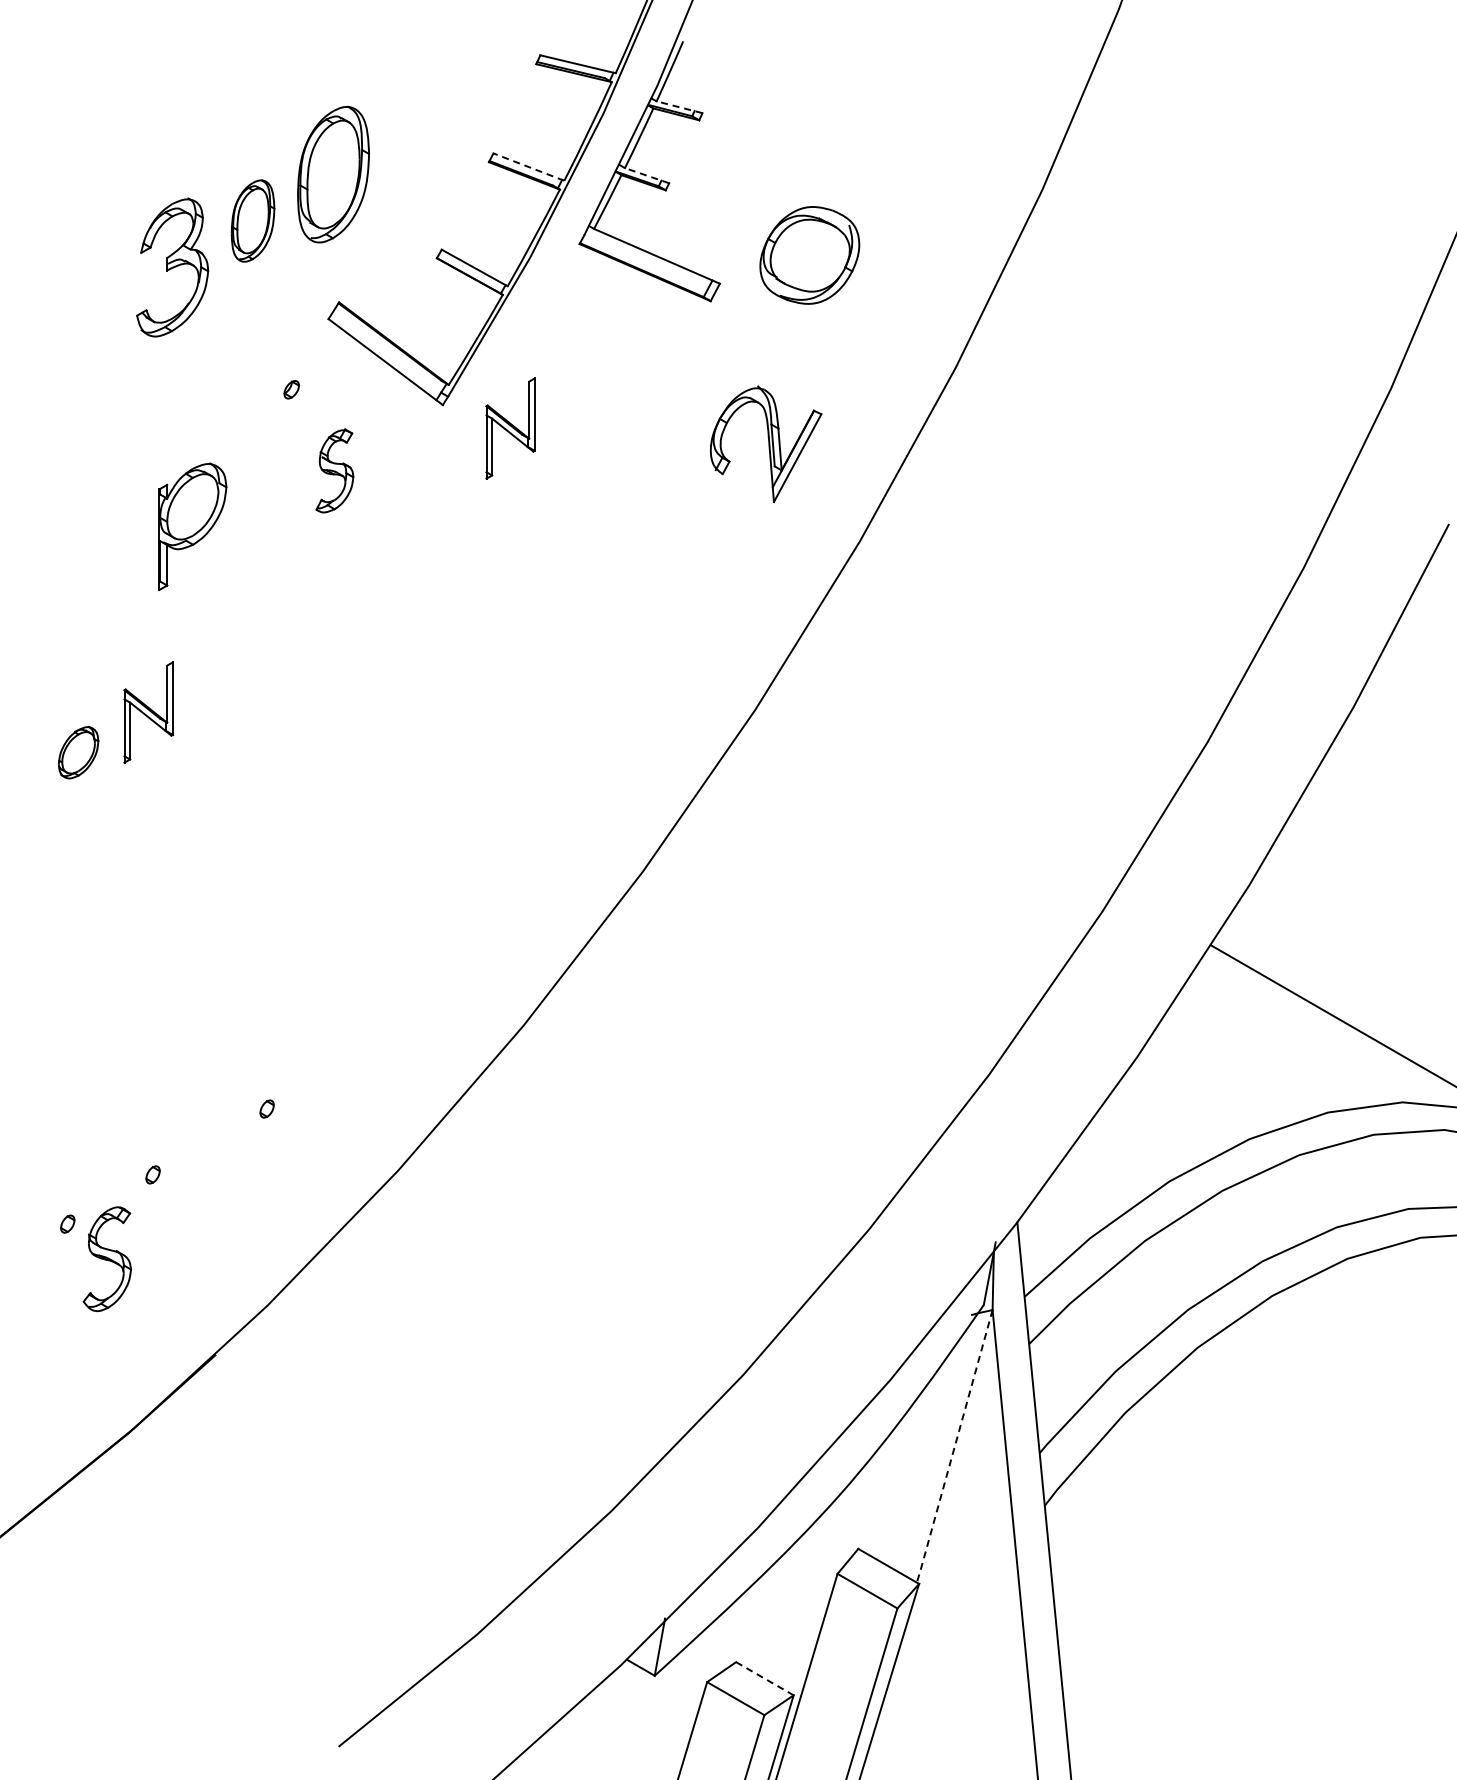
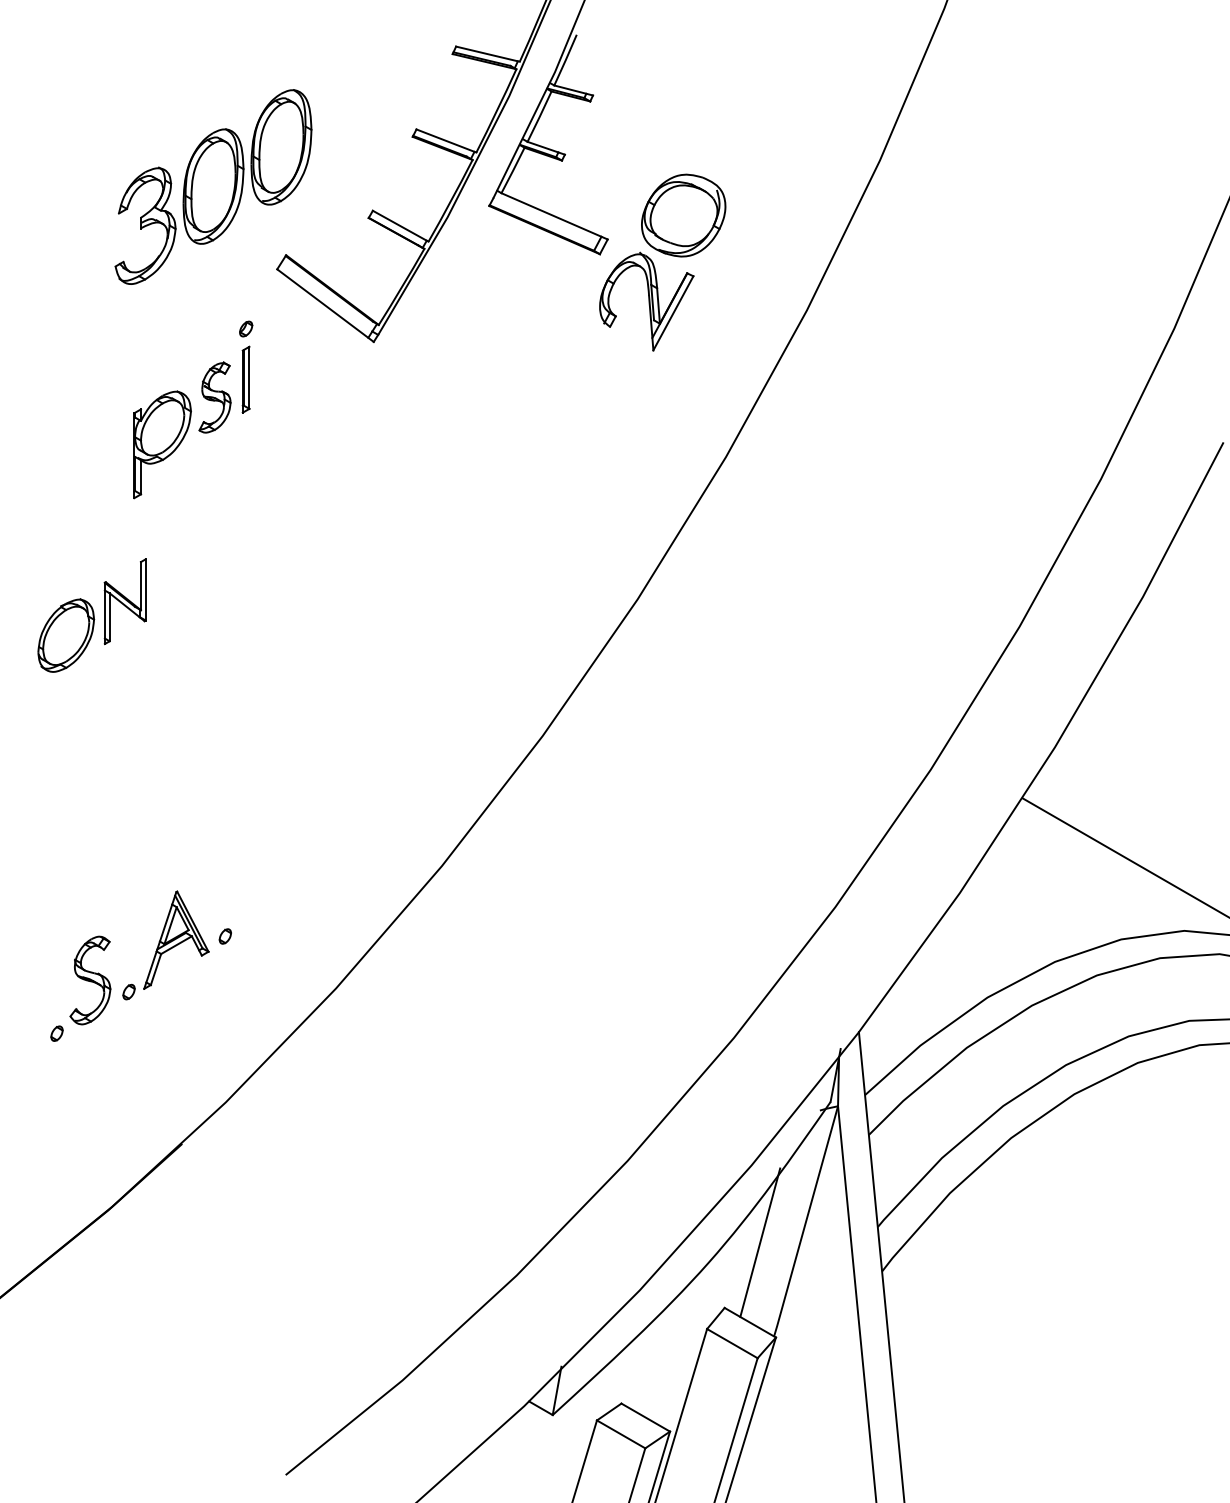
line: (679, 107) -> (573, 90), dashed -> solid
line: (528, 166) -> (446, 140), dashed -> solid
line: (646, 175) -> (545, 148), dashed -> solid
part: (252, 220) -> (213, 186), size x1.67
part: (510, 428) -> (430, 361), removed
part: (765, 444) -> (646, 301), moved
part: (291, 449) -> (245, 379), added
part: (334, 470) -> (214, 397), moved
part: (78, 752) -> (66, 635), size x1.67
part: (209, 1113) -> (176, 940), added
part: (106, 1259) -> (89, 980), moved
line: (954, 1447) -> (805, 1222), dashed -> solid
line: (900, 1471) -> (760, 1242), added
line: (765, 1679) -> (646, 1418), dashed -> solid

